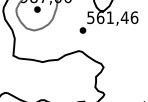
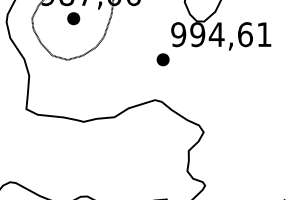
text: (112, 17) -> (221, 34), 561,46 -> 994,61

